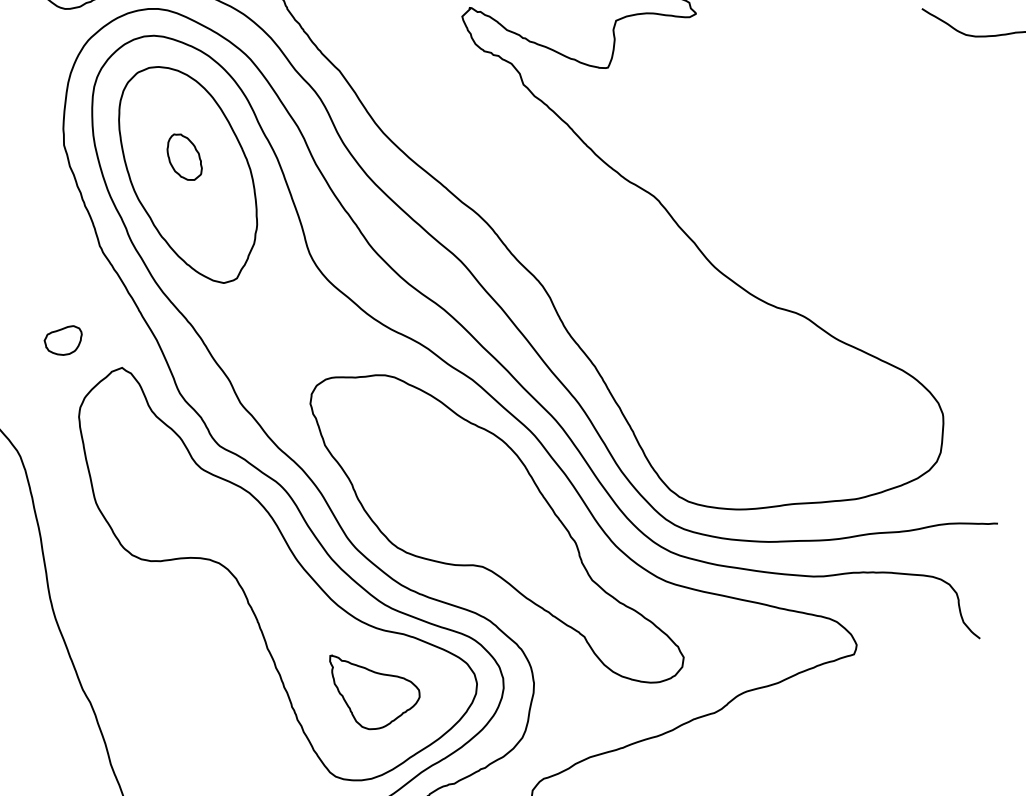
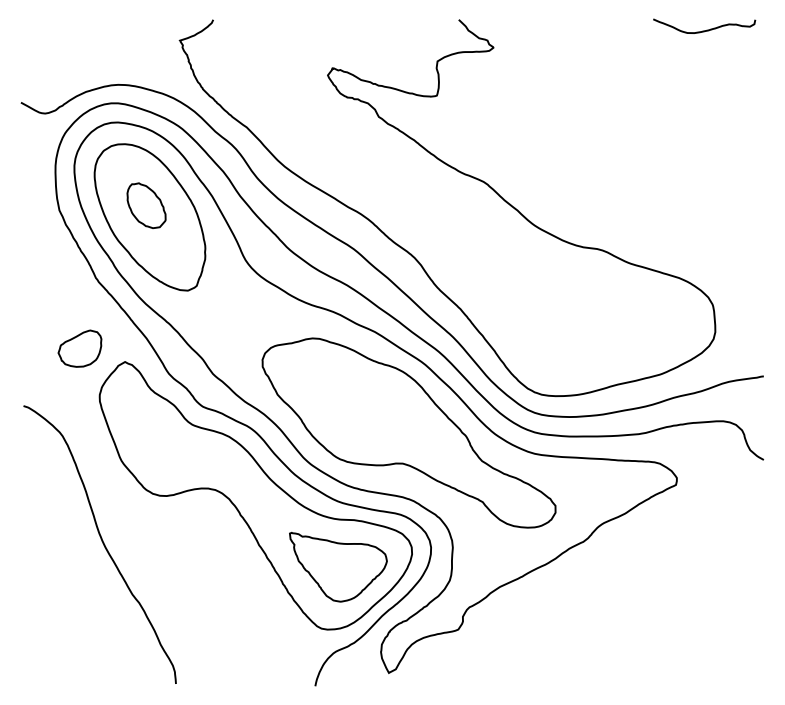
part: (184, 157) -> (146, 205), size x1.43
part: (62, 339) -> (79, 348), size x1.67
part: (372, 694) -> (338, 566), size x1.43

